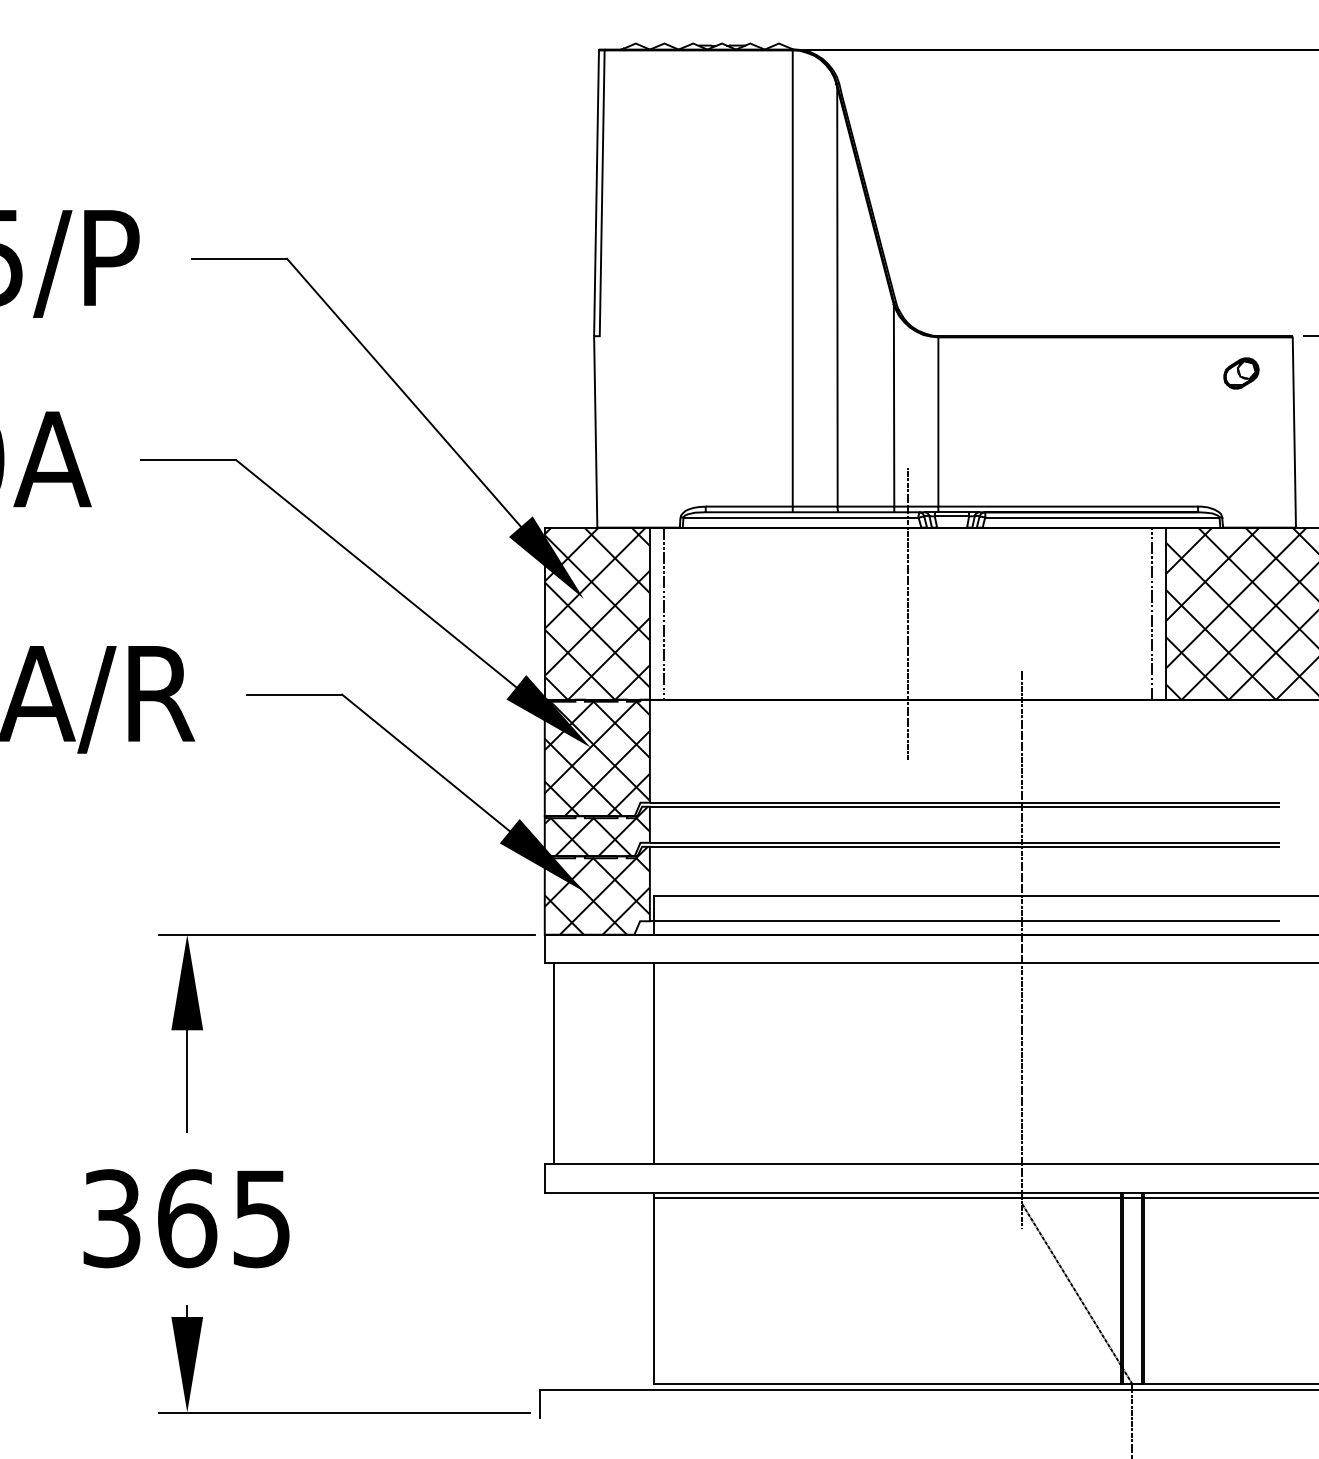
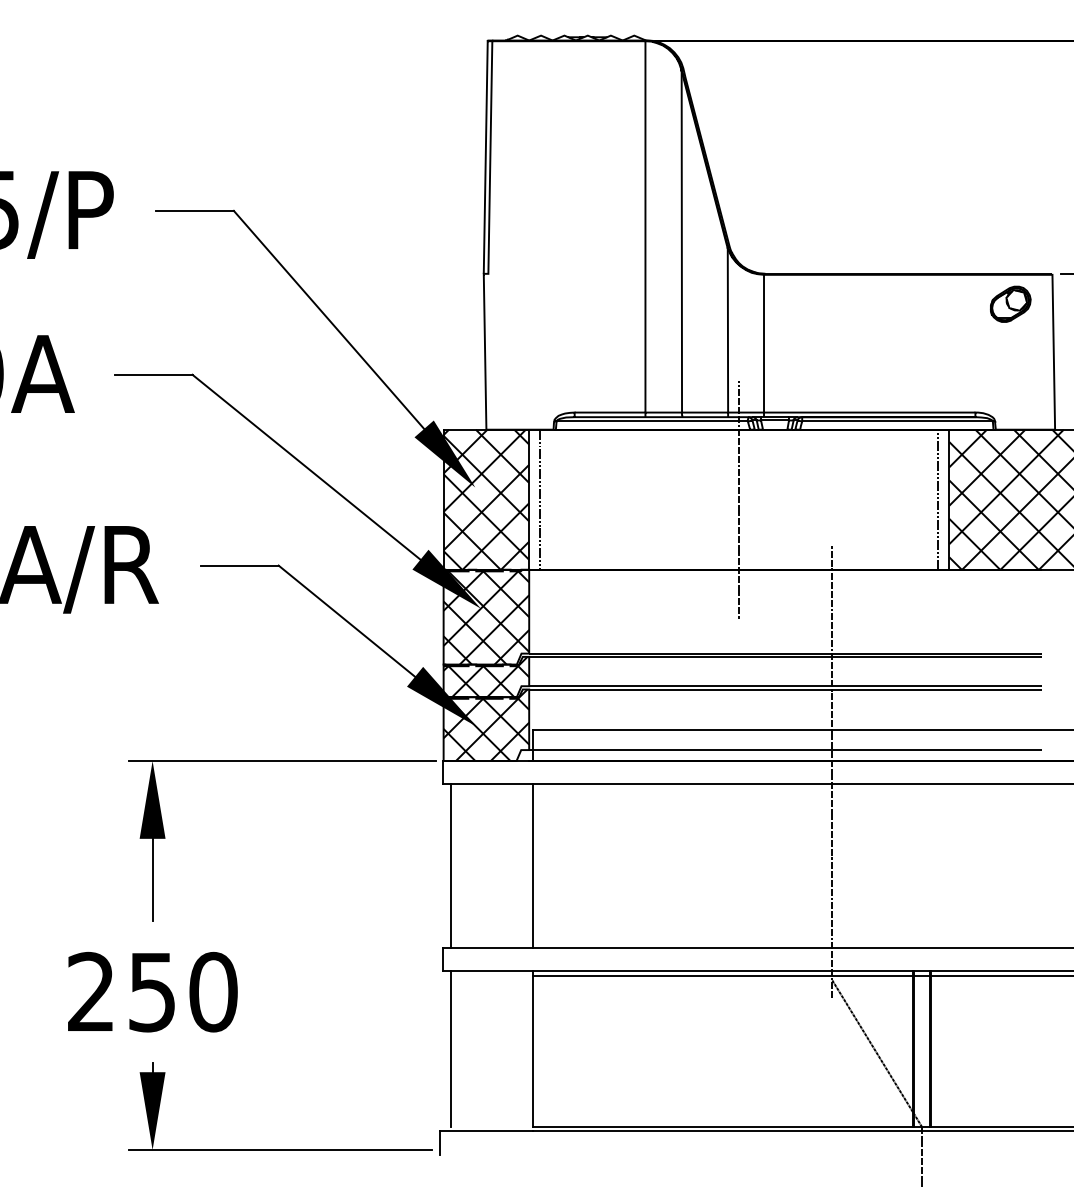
part: (1241, 372) -> (1010, 303), size x1.43
text: (187, 1217) -> (152, 991), 365 -> 250
line: (554, 1287) -> (451, 1048), added

